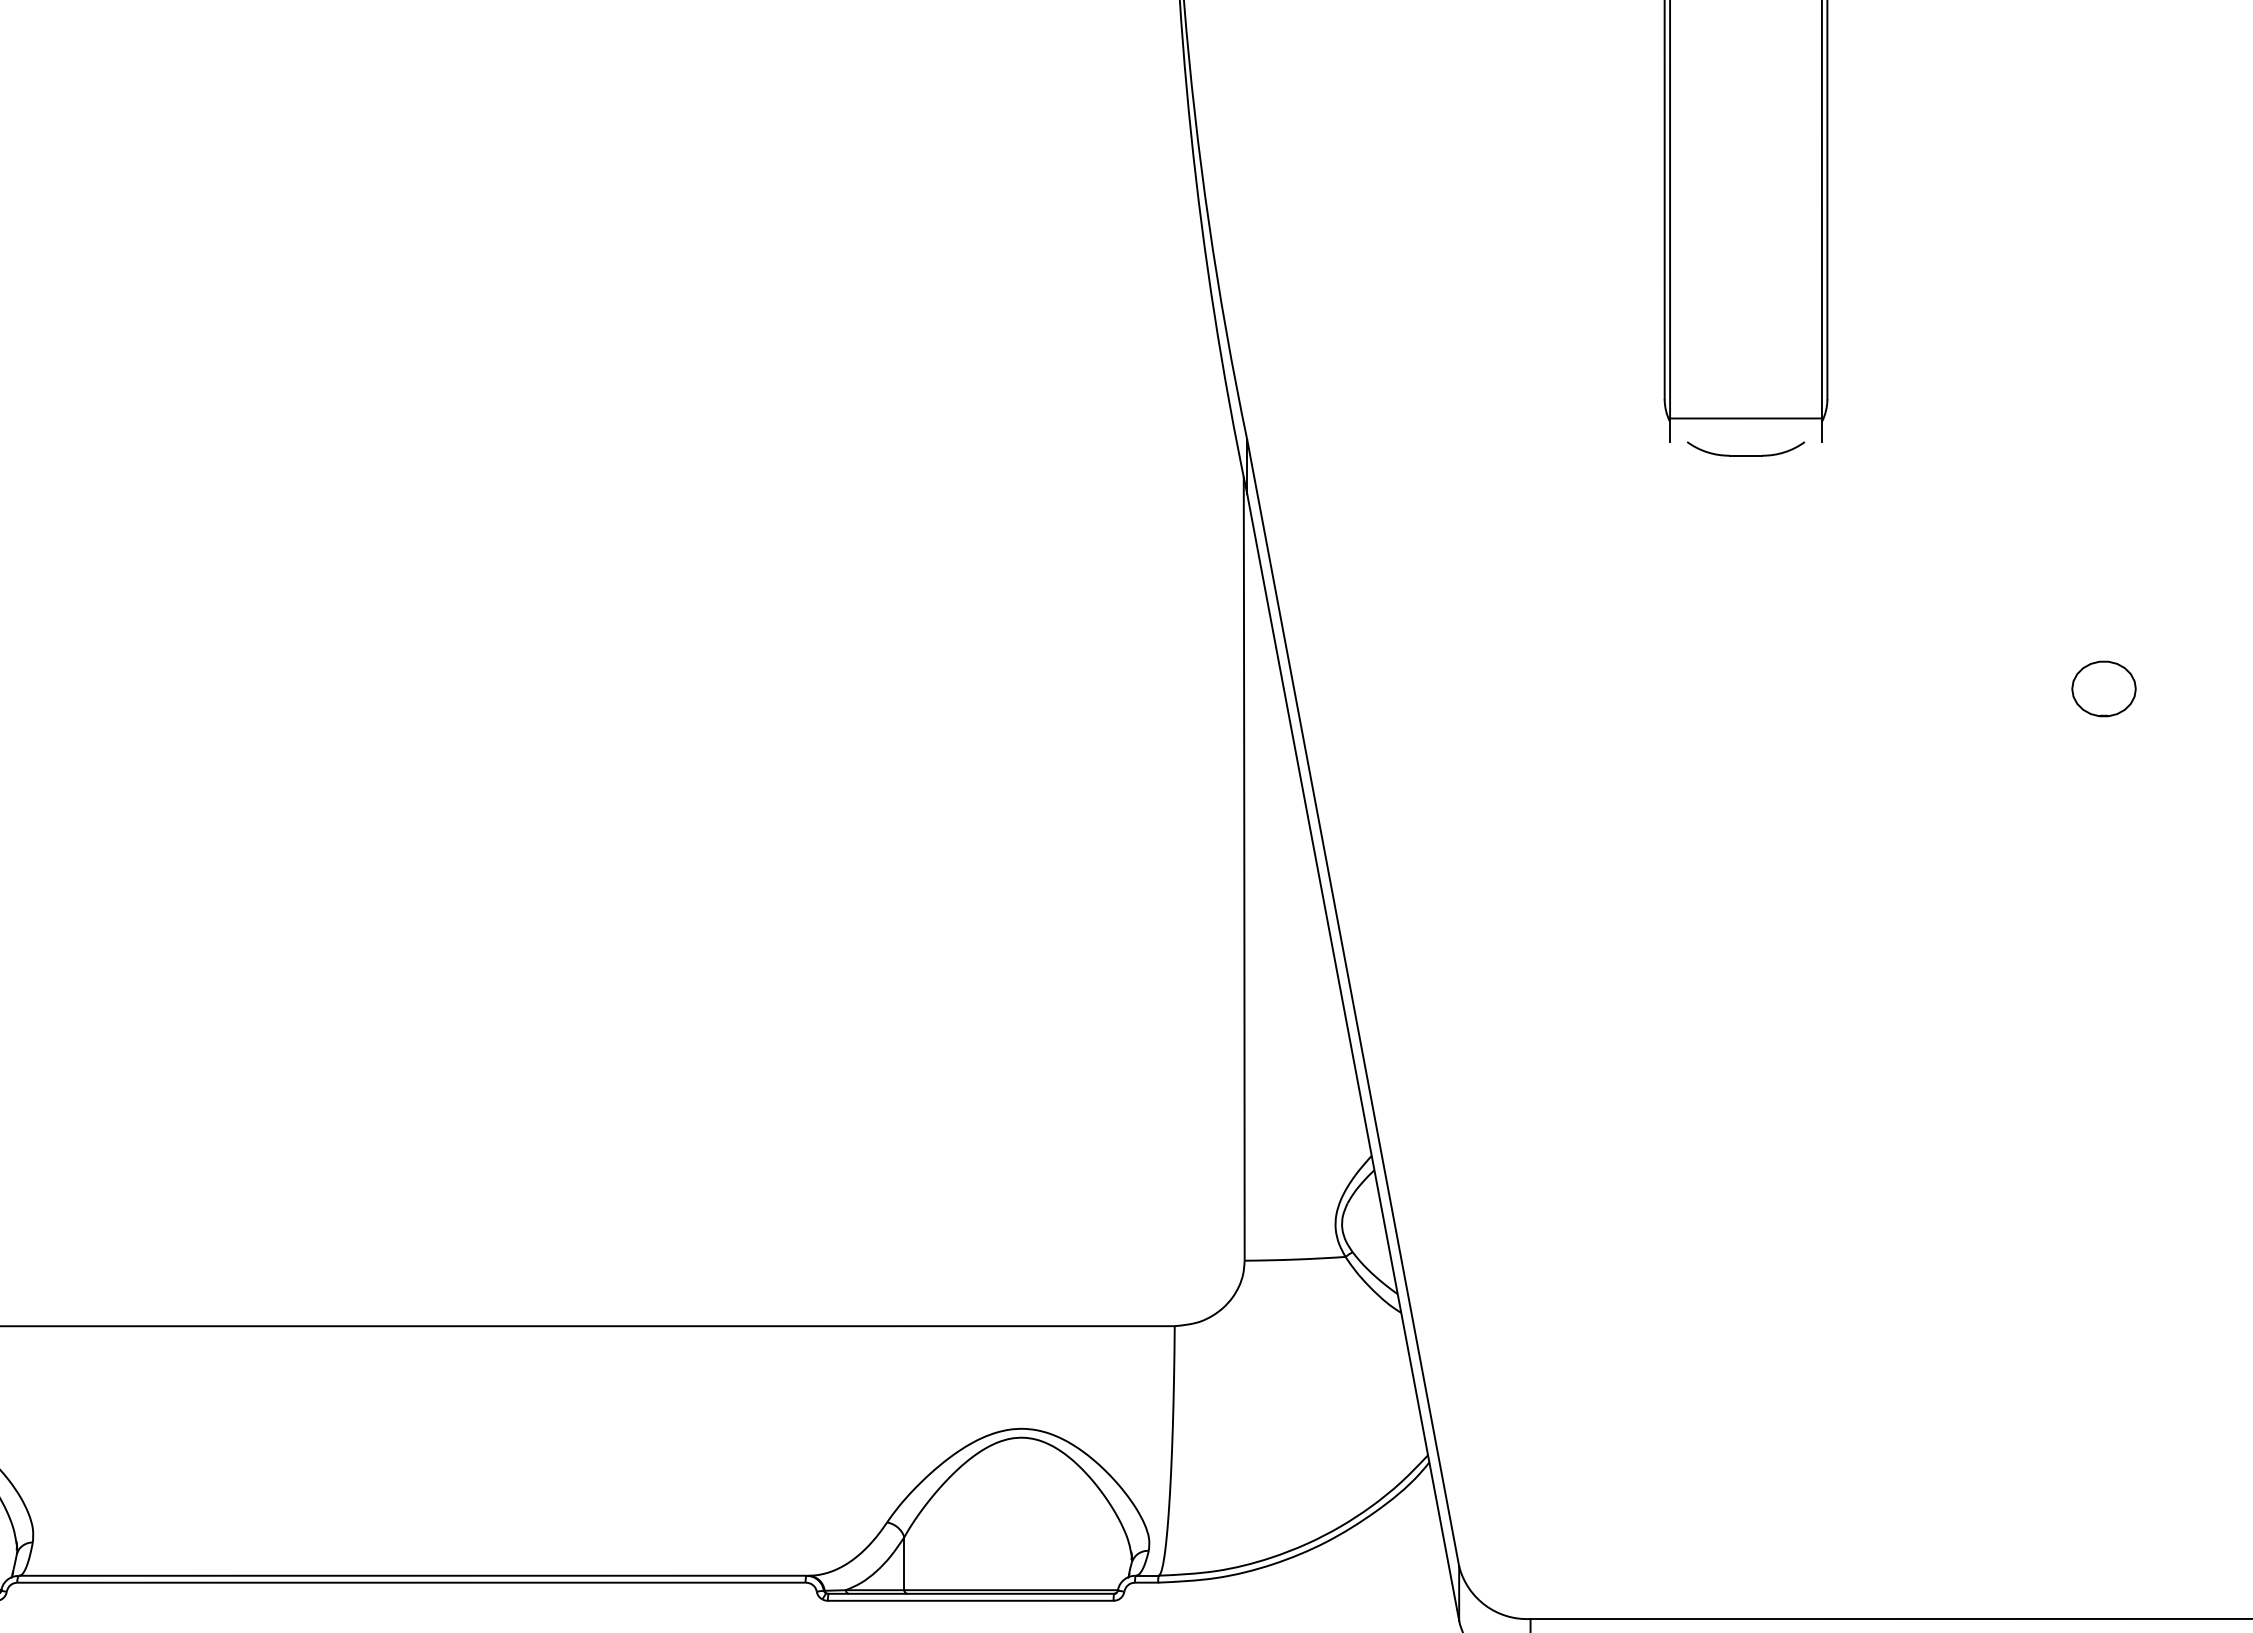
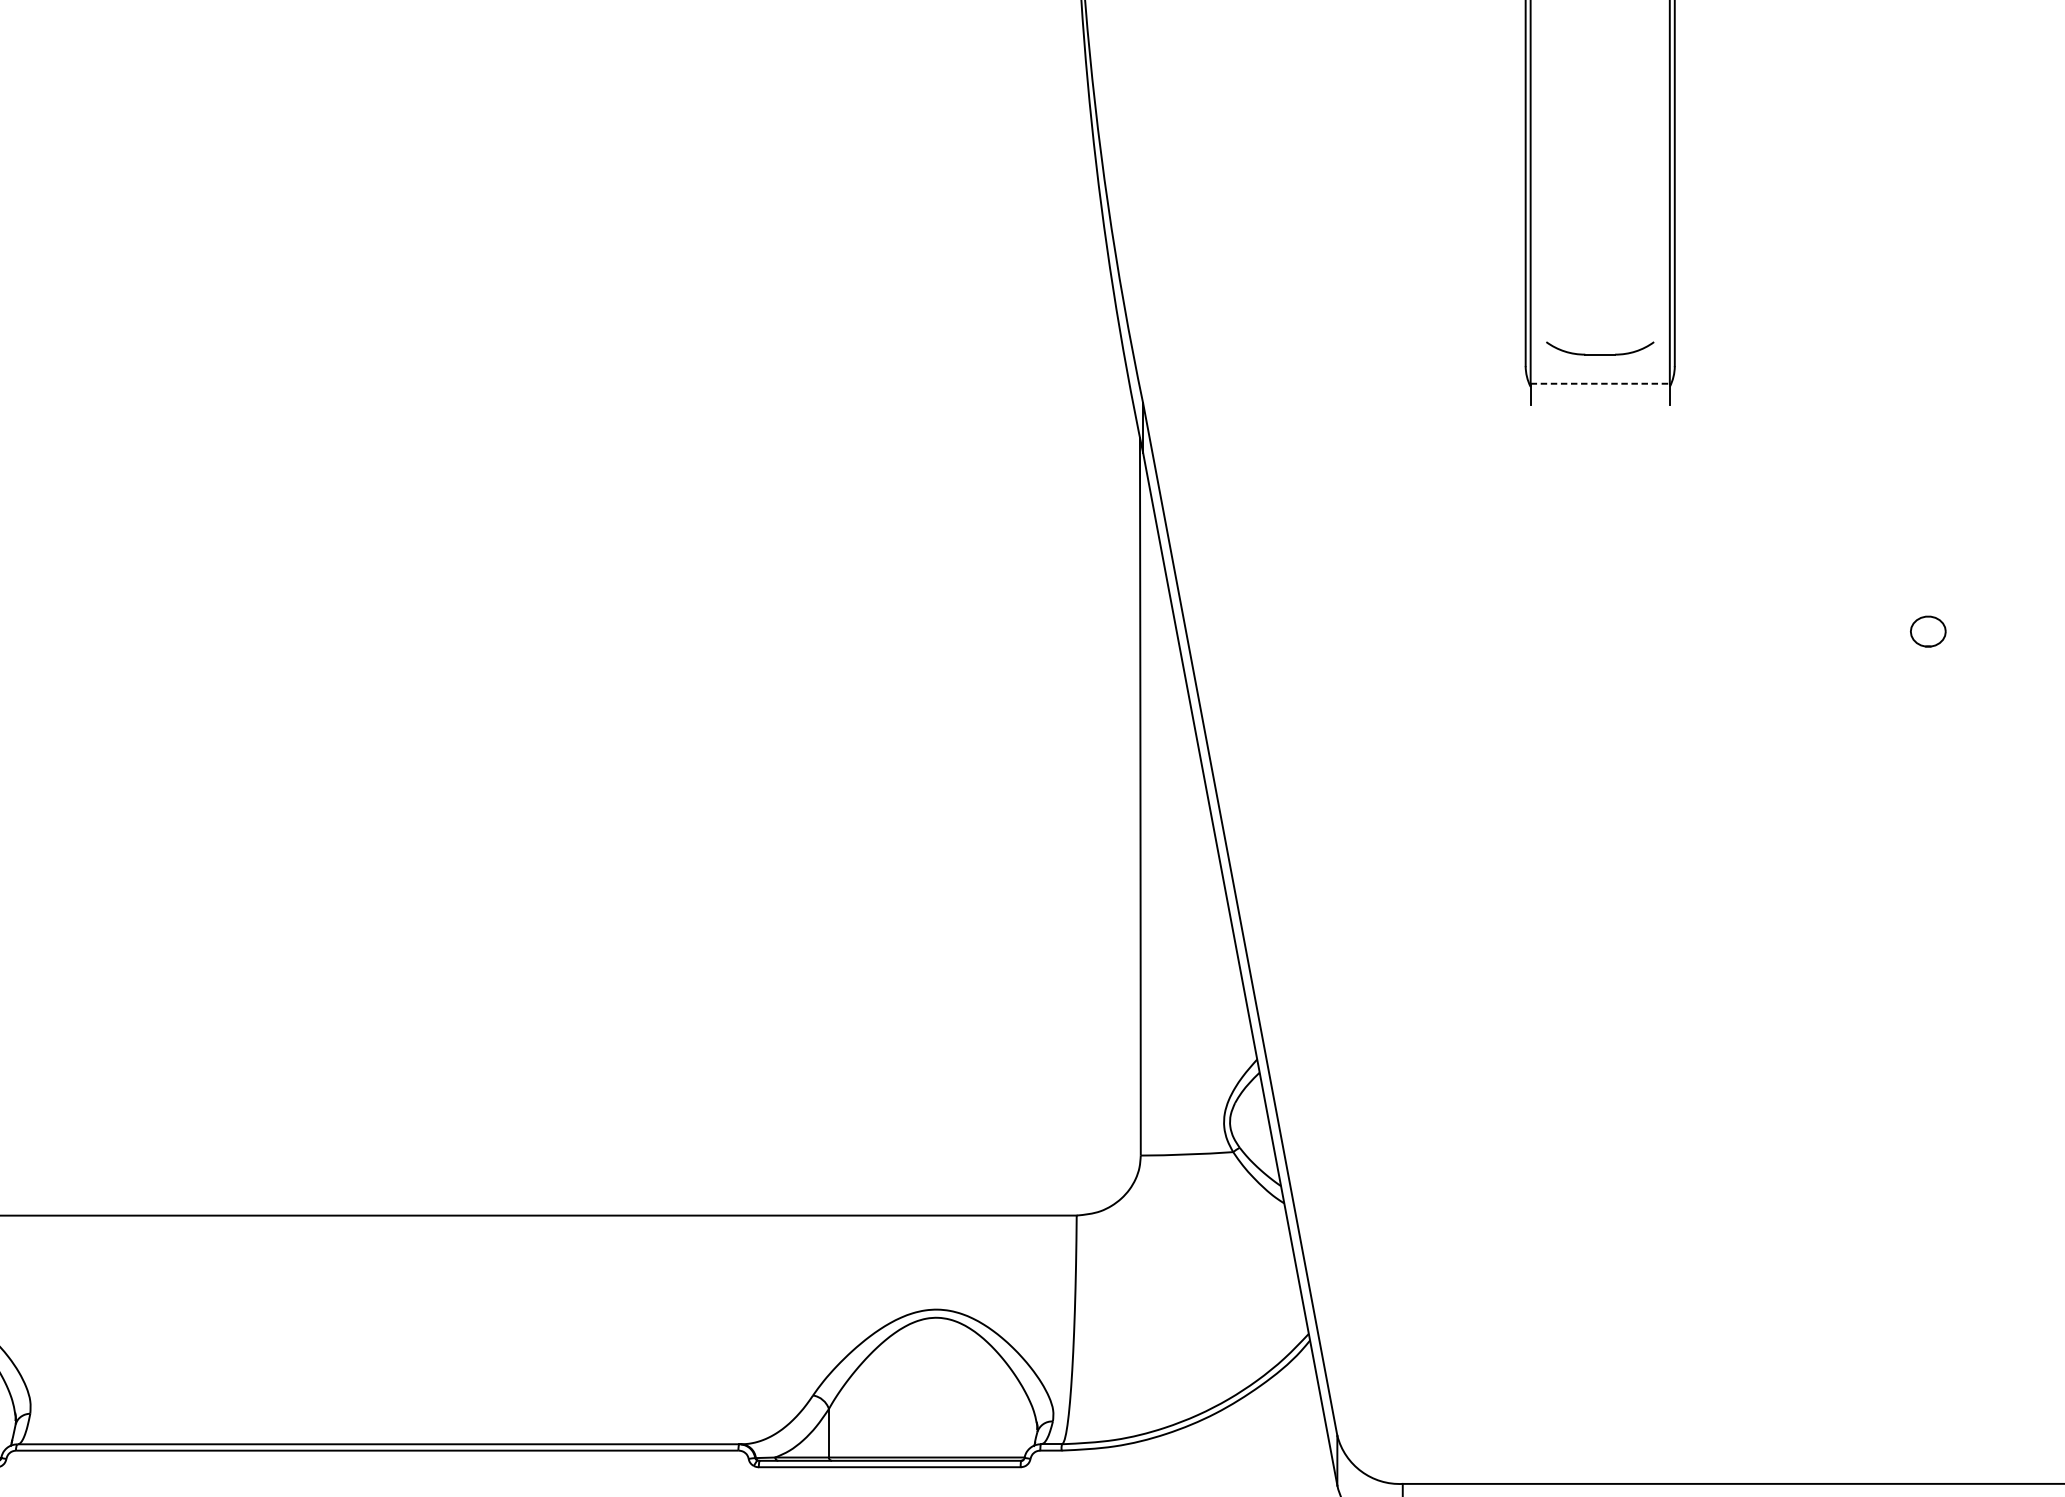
line: (1746, 418) -> (1600, 383), solid -> dashed
part: (1746, 455) -> (1600, 354), moved
part: (2103, 688) -> (1927, 631), size x0.6

